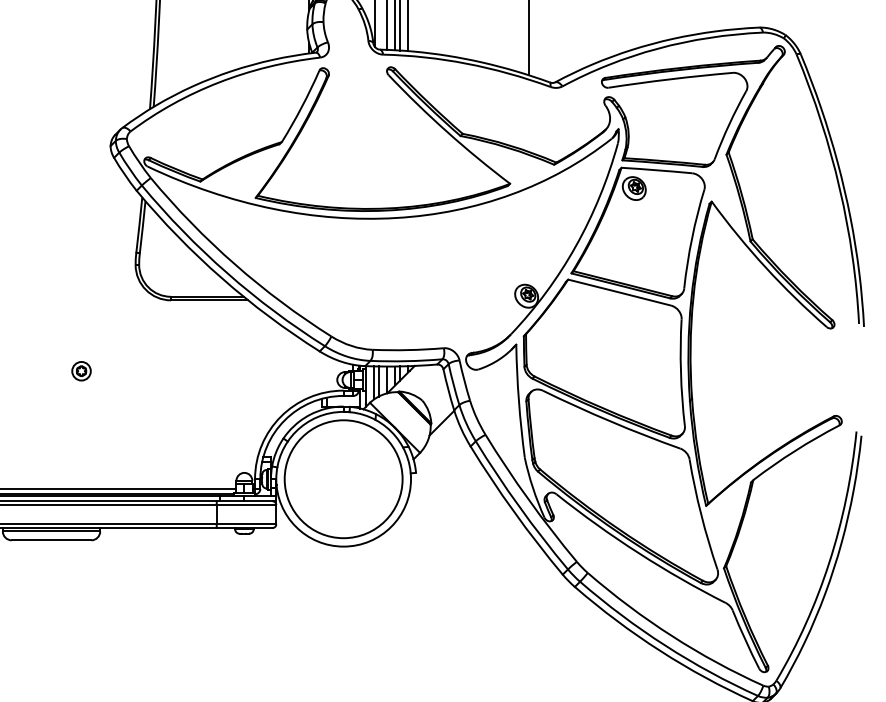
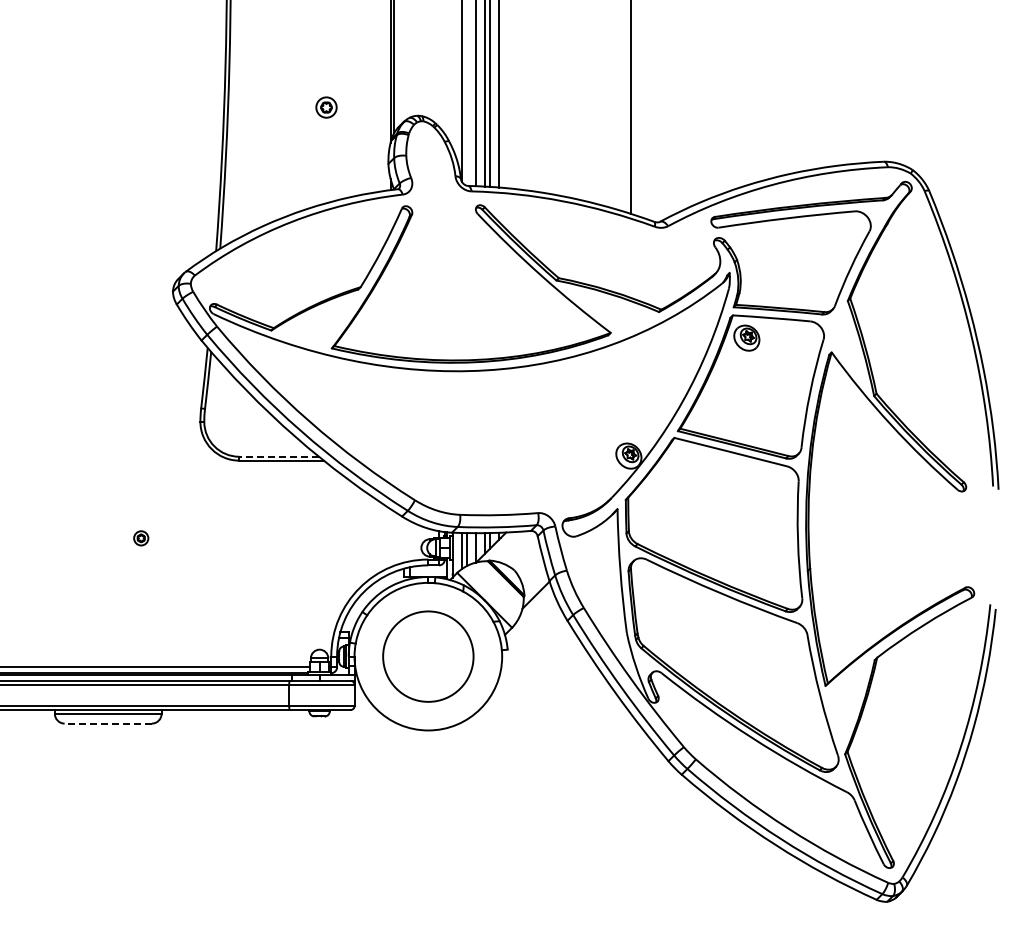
line: (207, 296) -> (279, 456), solid -> dashed
part: (81, 371) -> (141, 538), size x0.7
circle: (342, 479) -> (427, 656), size x0.7
line: (51, 540) -> (108, 723), solid -> dashed

